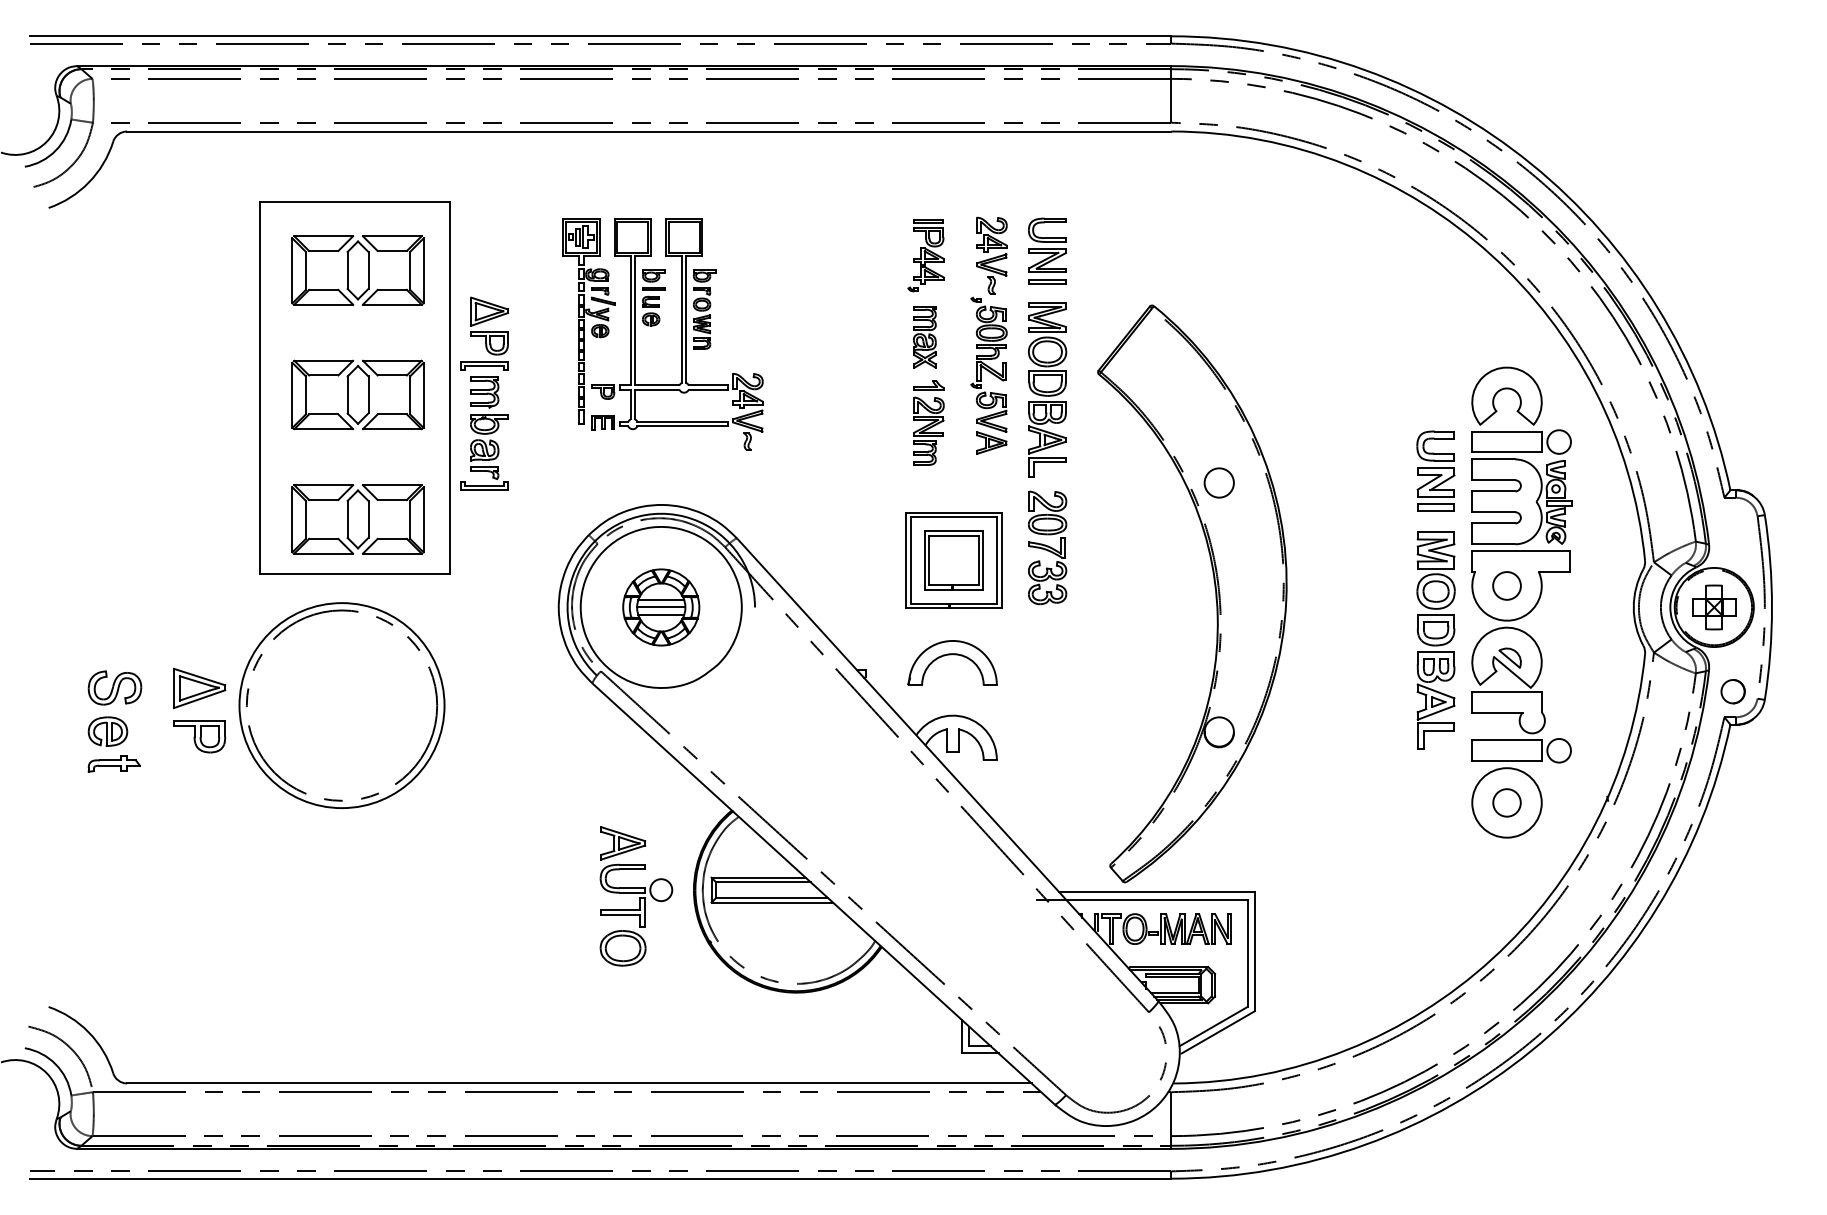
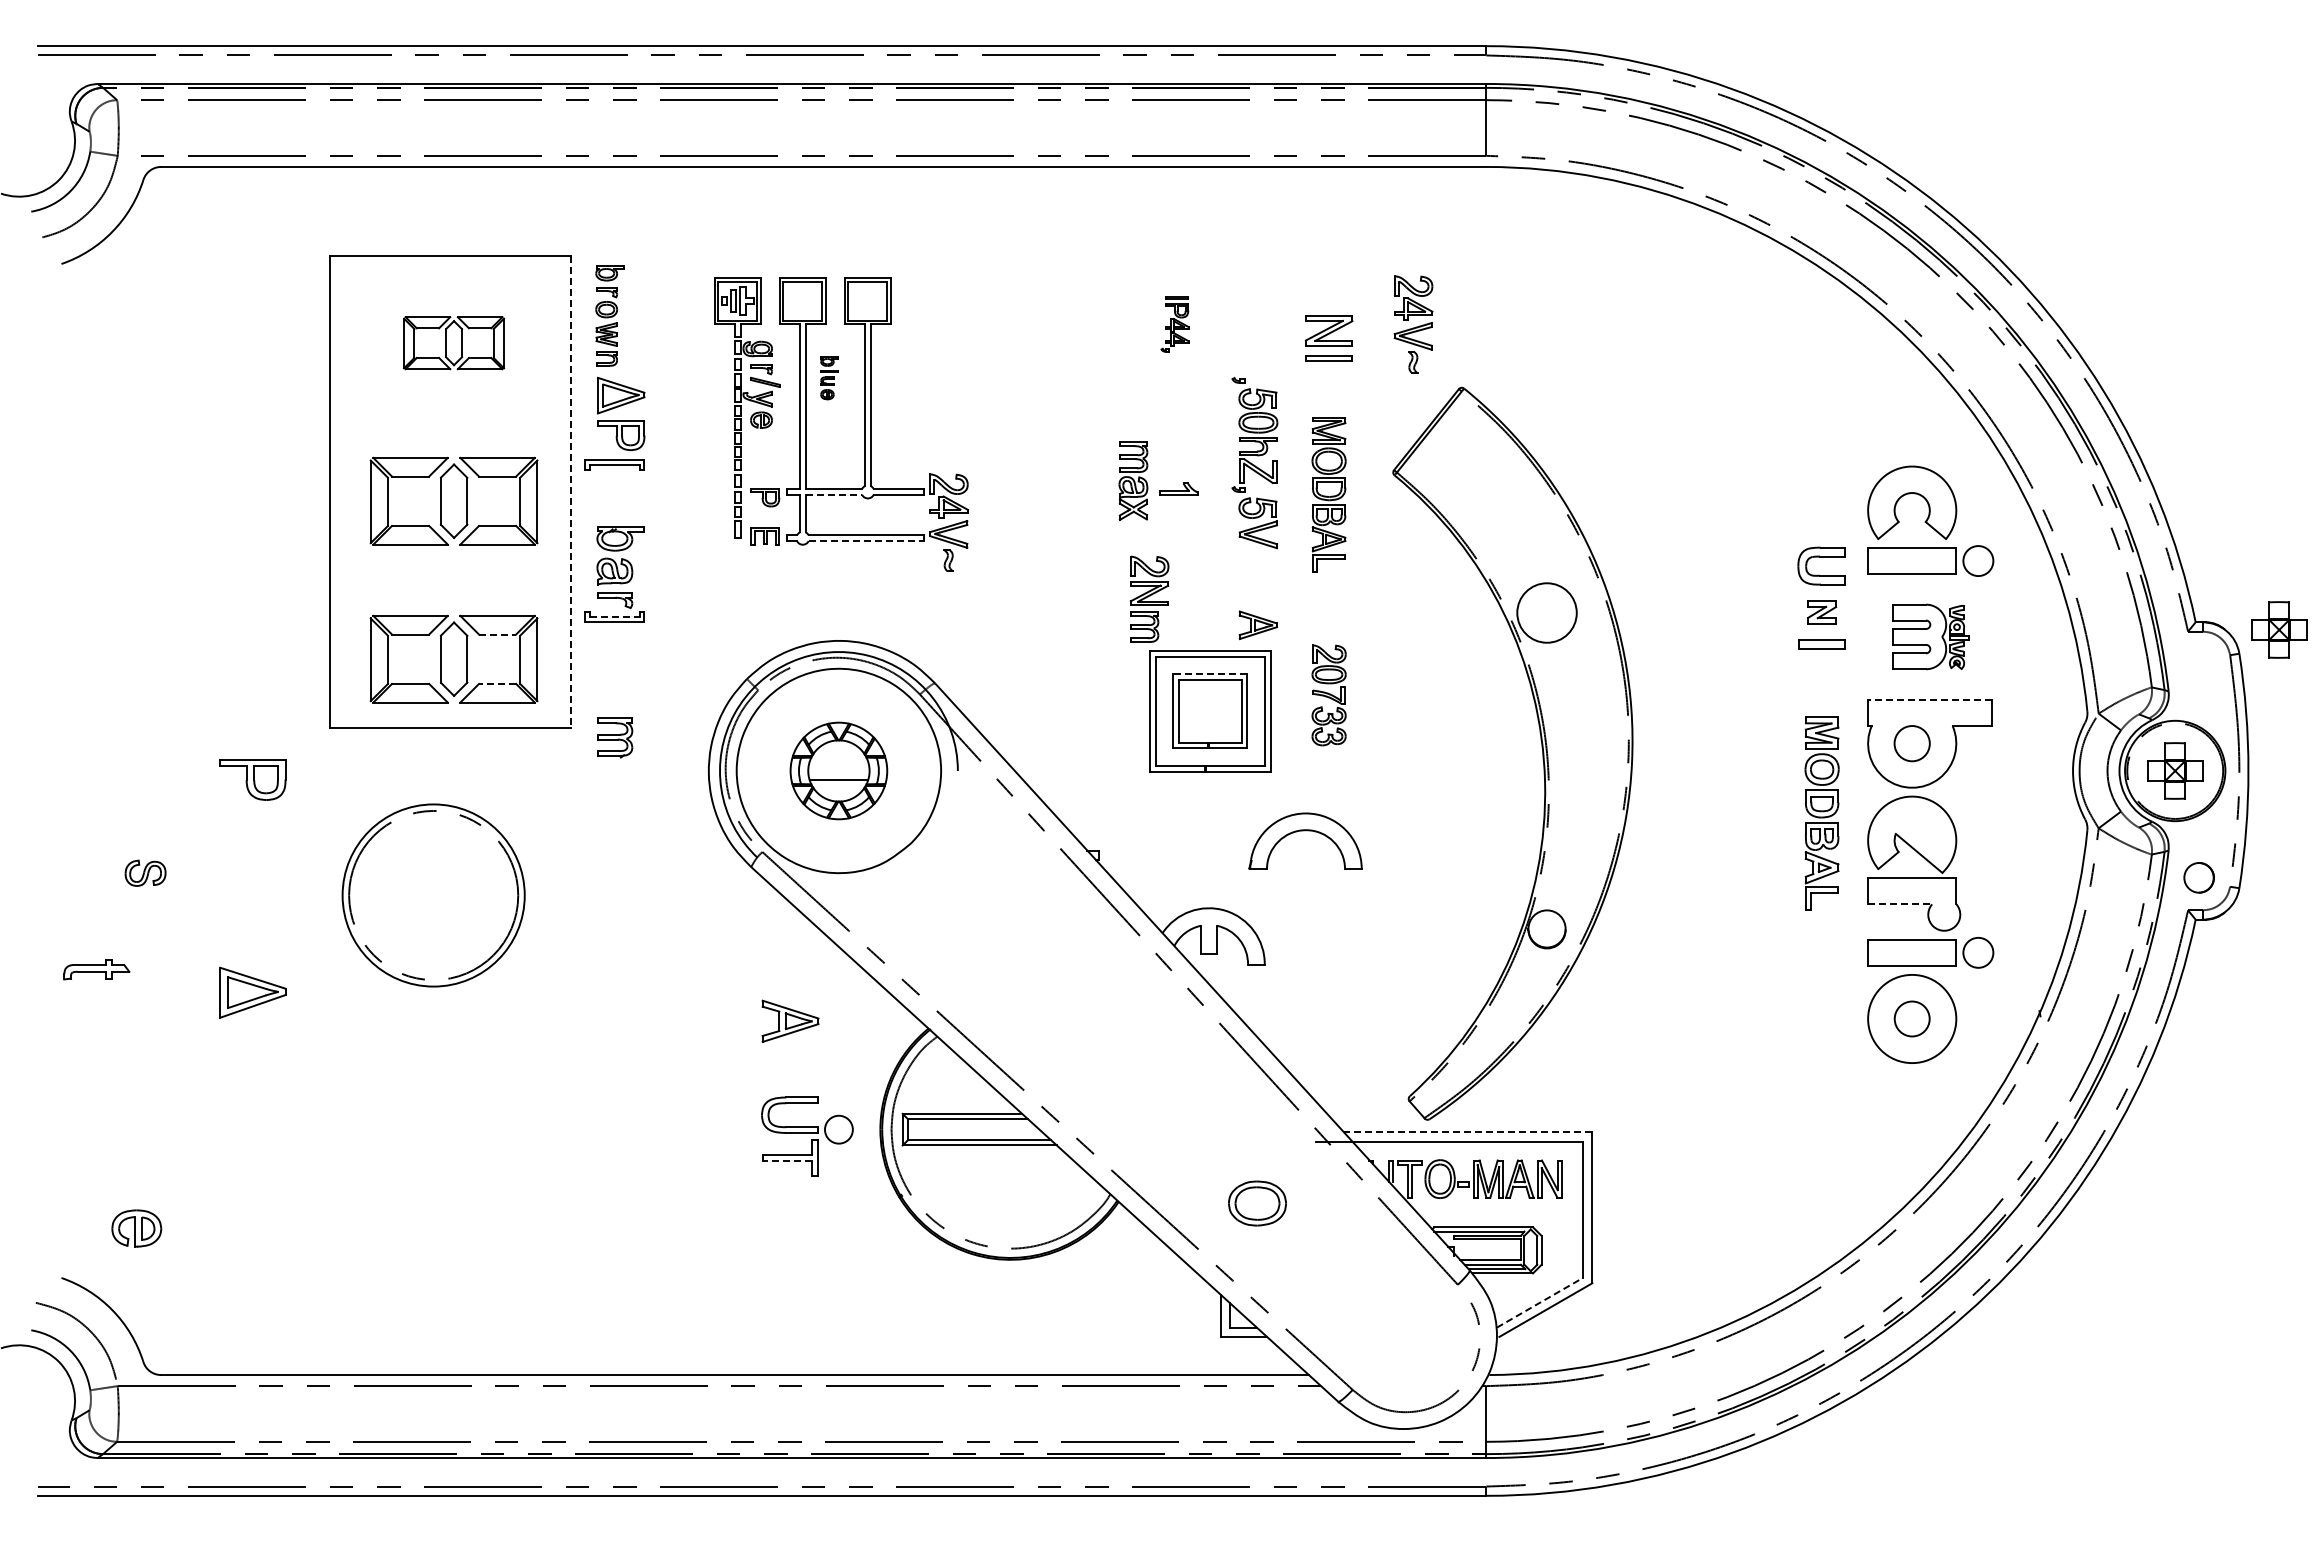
part: (1044, 223) -> (1325, 283), removed
part: (925, 255) -> (1174, 324), size x0.6
part: (991, 255) -> (1413, 324), moved
part: (357, 269) -> (453, 342), size x0.6
part: (653, 298) -> (829, 378), size x0.6
part: (704, 309) -> (609, 315), moved
part: (924, 336) -> (1133, 480), moved
line: (450, 388) -> (571, 492), solid -> dashed
line: (657, 389) -> (834, 494), solid -> dashed
part: (1047, 389) -> (1328, 494), size x0.7
part: (485, 391) -> (615, 737), moved
line: (683, 426) -> (866, 541), solid -> dashed
part: (928, 430) -> (1149, 598), moved
part: (991, 442) -> (1257, 624), moved
circle: (1218, 482) -> (1546, 612), size x1.6
part: (1435, 482) -> (1821, 612), size x0.6
line: (484, 486) -> (614, 617), solid -> dashed
part: (1796, 495) -> (2279, 629), added
line: (392, 499) -> (497, 634), solid -> dashed
part: (1521, 501) -> (1930, 636), size x0.6
line: (953, 531) -> (1209, 674), solid -> dashed
line: (392, 538) -> (497, 683), solid -> dashed
part: (1047, 548) -> (1328, 695), size x0.7
line: (1520, 551) -> (1929, 699), solid -> dashed
line: (660, 600) -> (838, 761), removed
line: (660, 607) -> (838, 771), removed
part: (1435, 640) -> (1821, 813), size x0.7
part: (952, 655) -> (1305, 831), moved
part: (1509, 658) -> (1915, 835), removed
part: (114, 688) -> (145, 873), size x0.6
part: (199, 688) -> (252, 992), moved
part: (341, 705) -> (433, 895), size x0.7
line: (1497, 712) -> (1900, 904), solid -> dashed
part: (107, 731) -> (136, 1228), moved
part: (199, 736) -> (252, 779), moved
part: (114, 763) -> (96, 969), moved
part: (623, 842) -> (790, 1020), moved
line: (1156, 892) -> (1467, 1132), solid -> dashed
line: (620, 915) -> (787, 1161), solid -> dashed
part: (623, 948) -> (1257, 1203), moved
line: (1213, 1026) -> (1539, 1302), solid -> dashed

